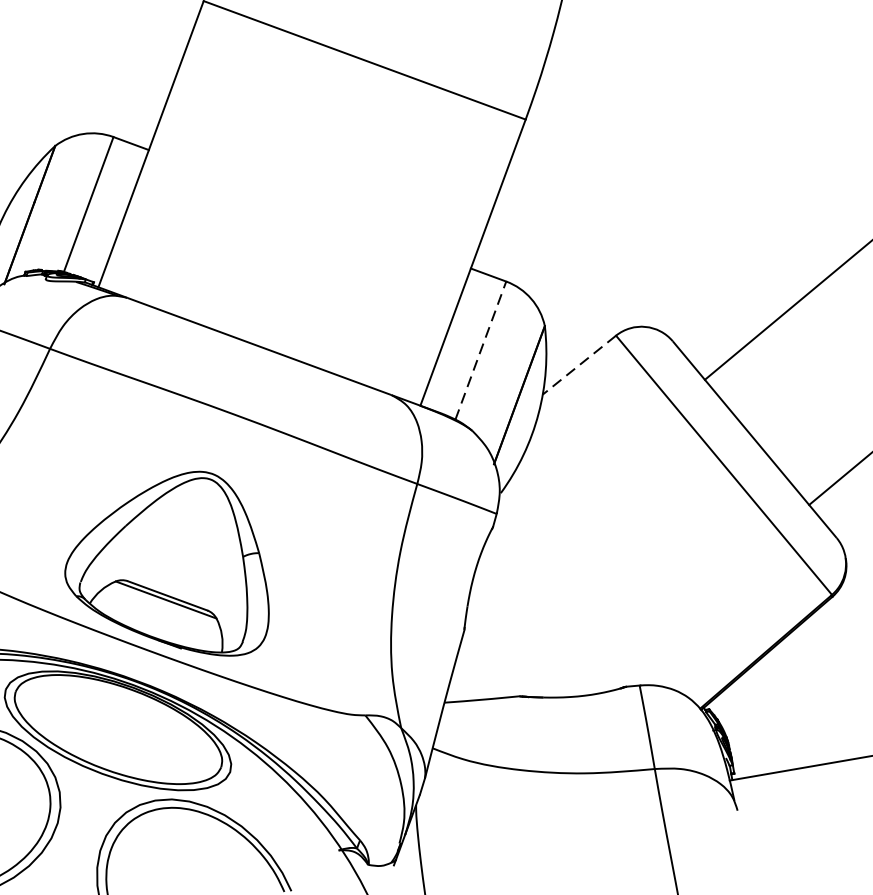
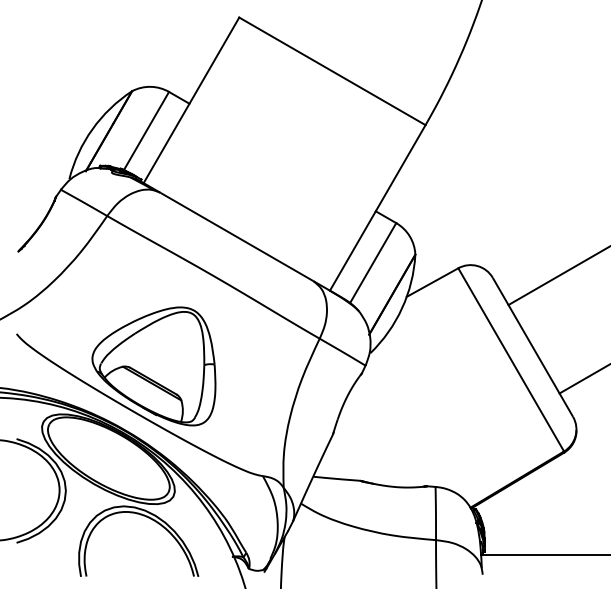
line: (481, 349) -> (373, 262), dashed -> solid
line: (579, 365) -> (432, 282), dashed -> solid

